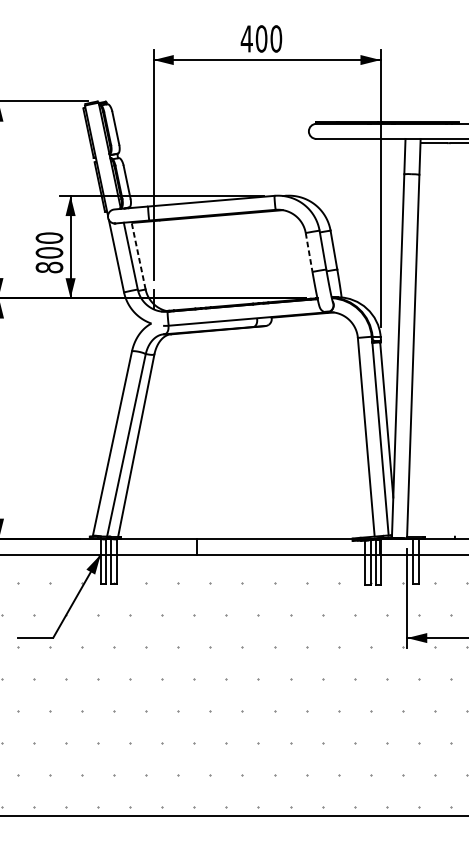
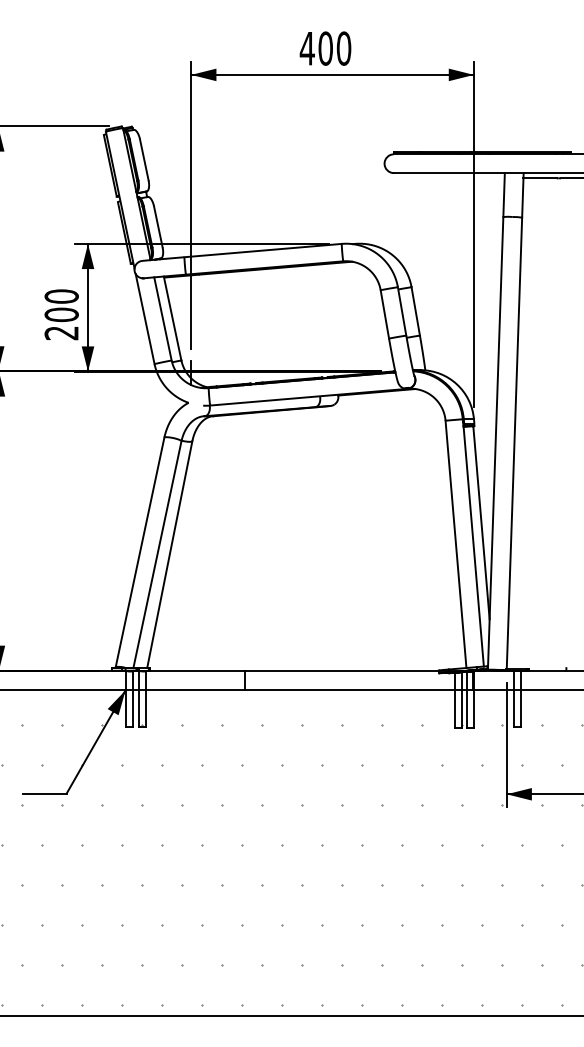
line: (308, 252) -> (384, 314), dashed -> solid
line: (138, 255) -> (172, 318), dashed -> solid
text: (49, 267) -> (61, 333), 800 -> 200

